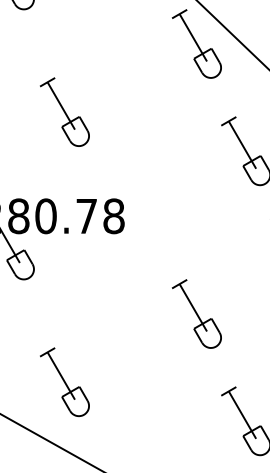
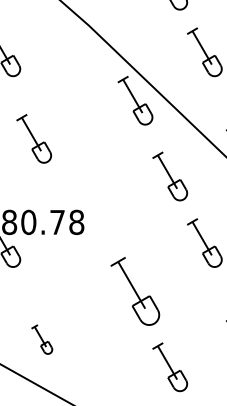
part: (64, 111) -> (33, 138), moved
part: (197, 314) -> (135, 291), size x1.4
part: (64, 382) -> (41, 339), size x0.6

